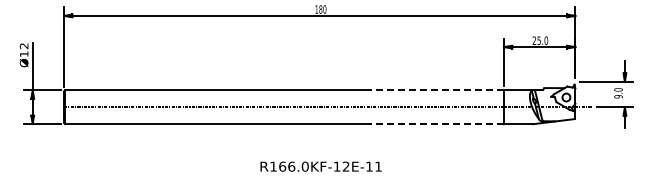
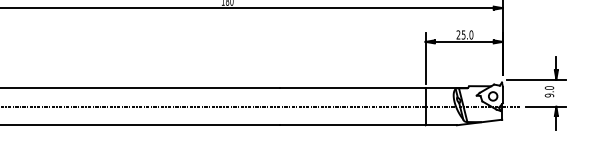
line: (436, 90) -> (352, 88), dashed -> solid
line: (436, 124) -> (352, 125), dashed -> solid

